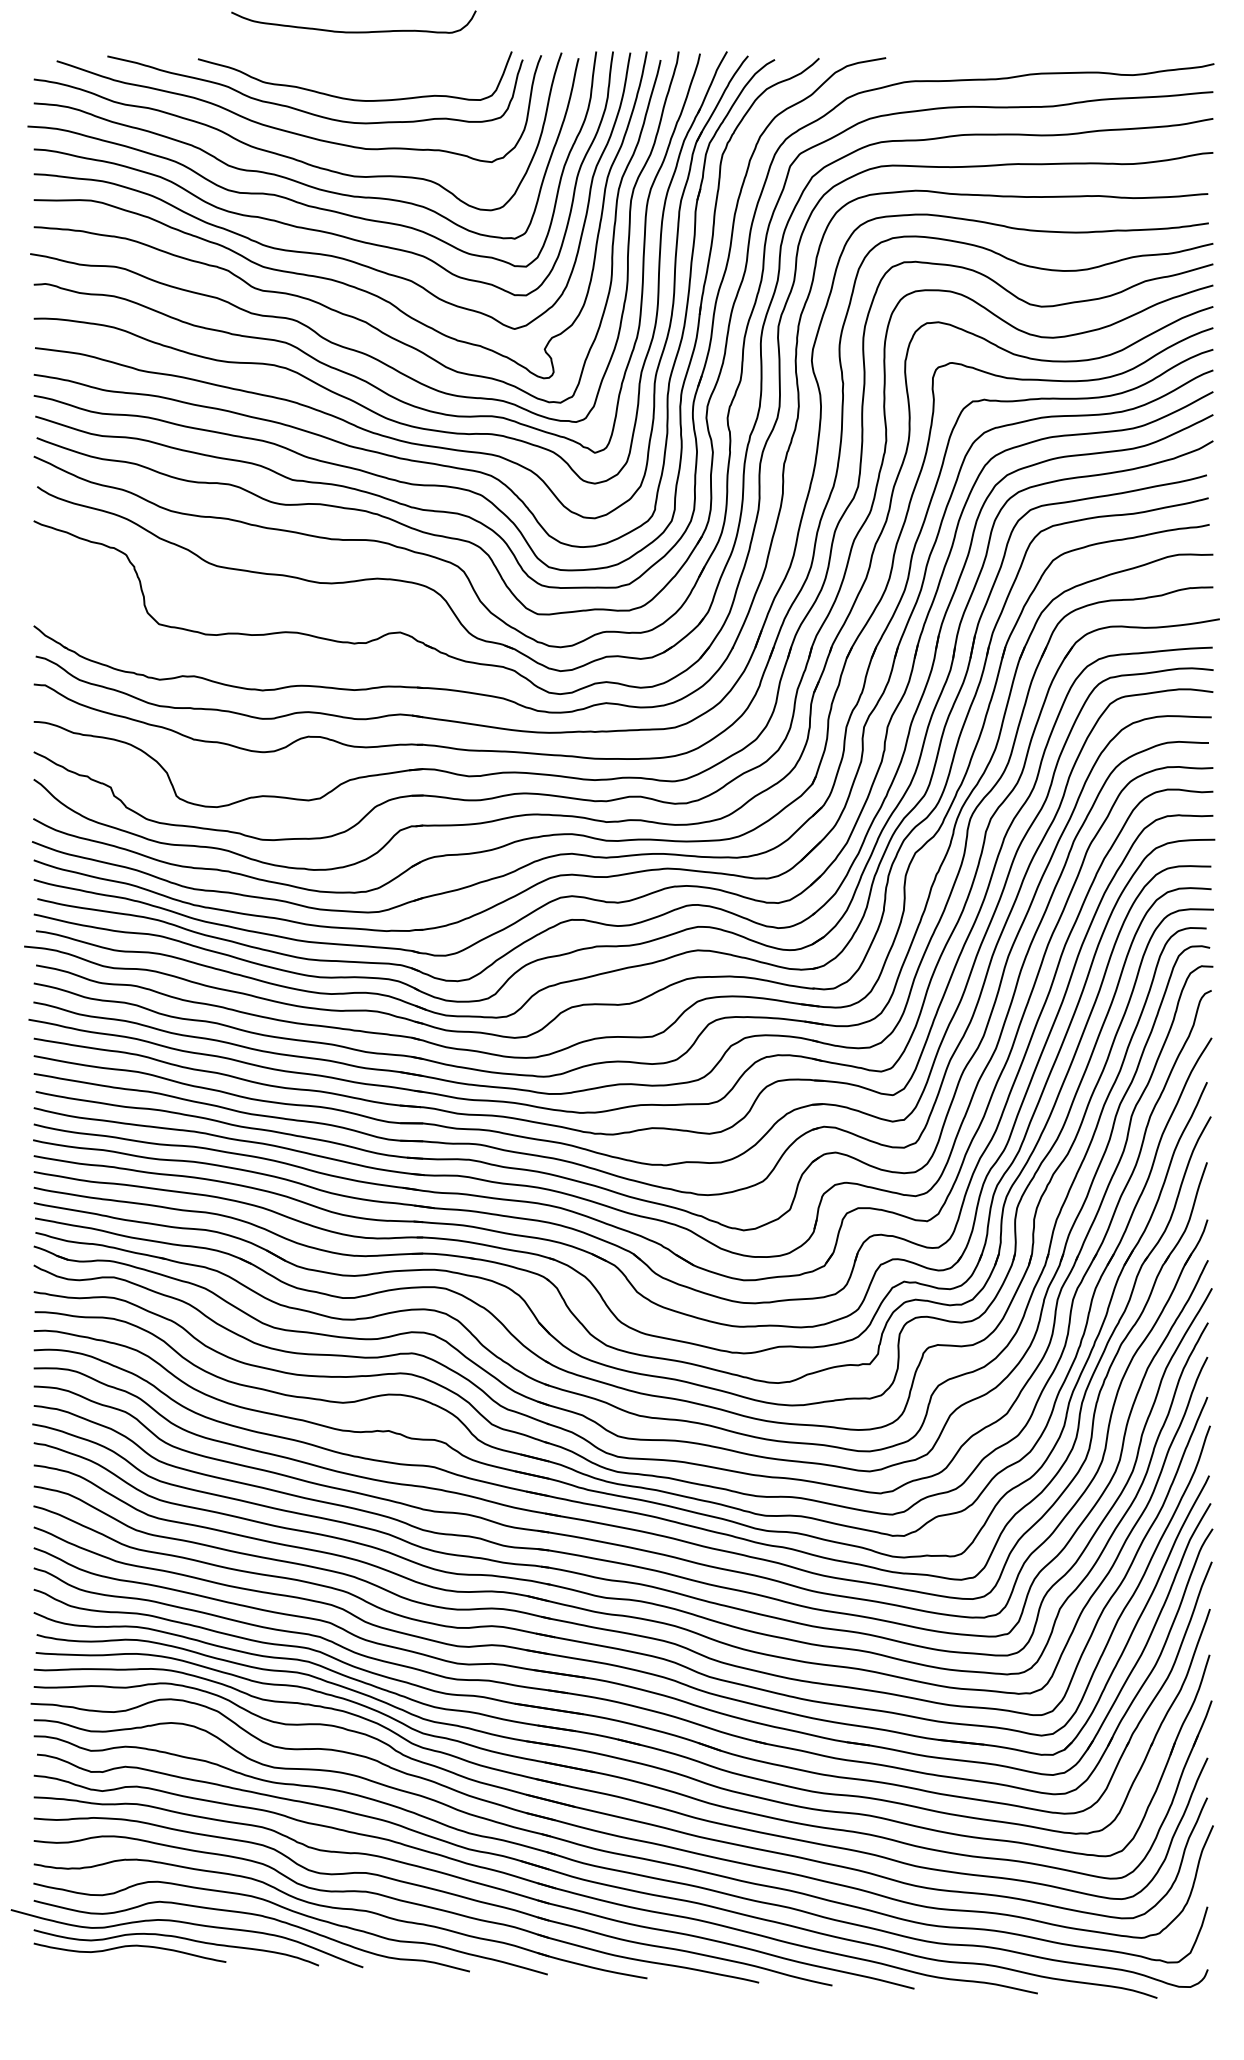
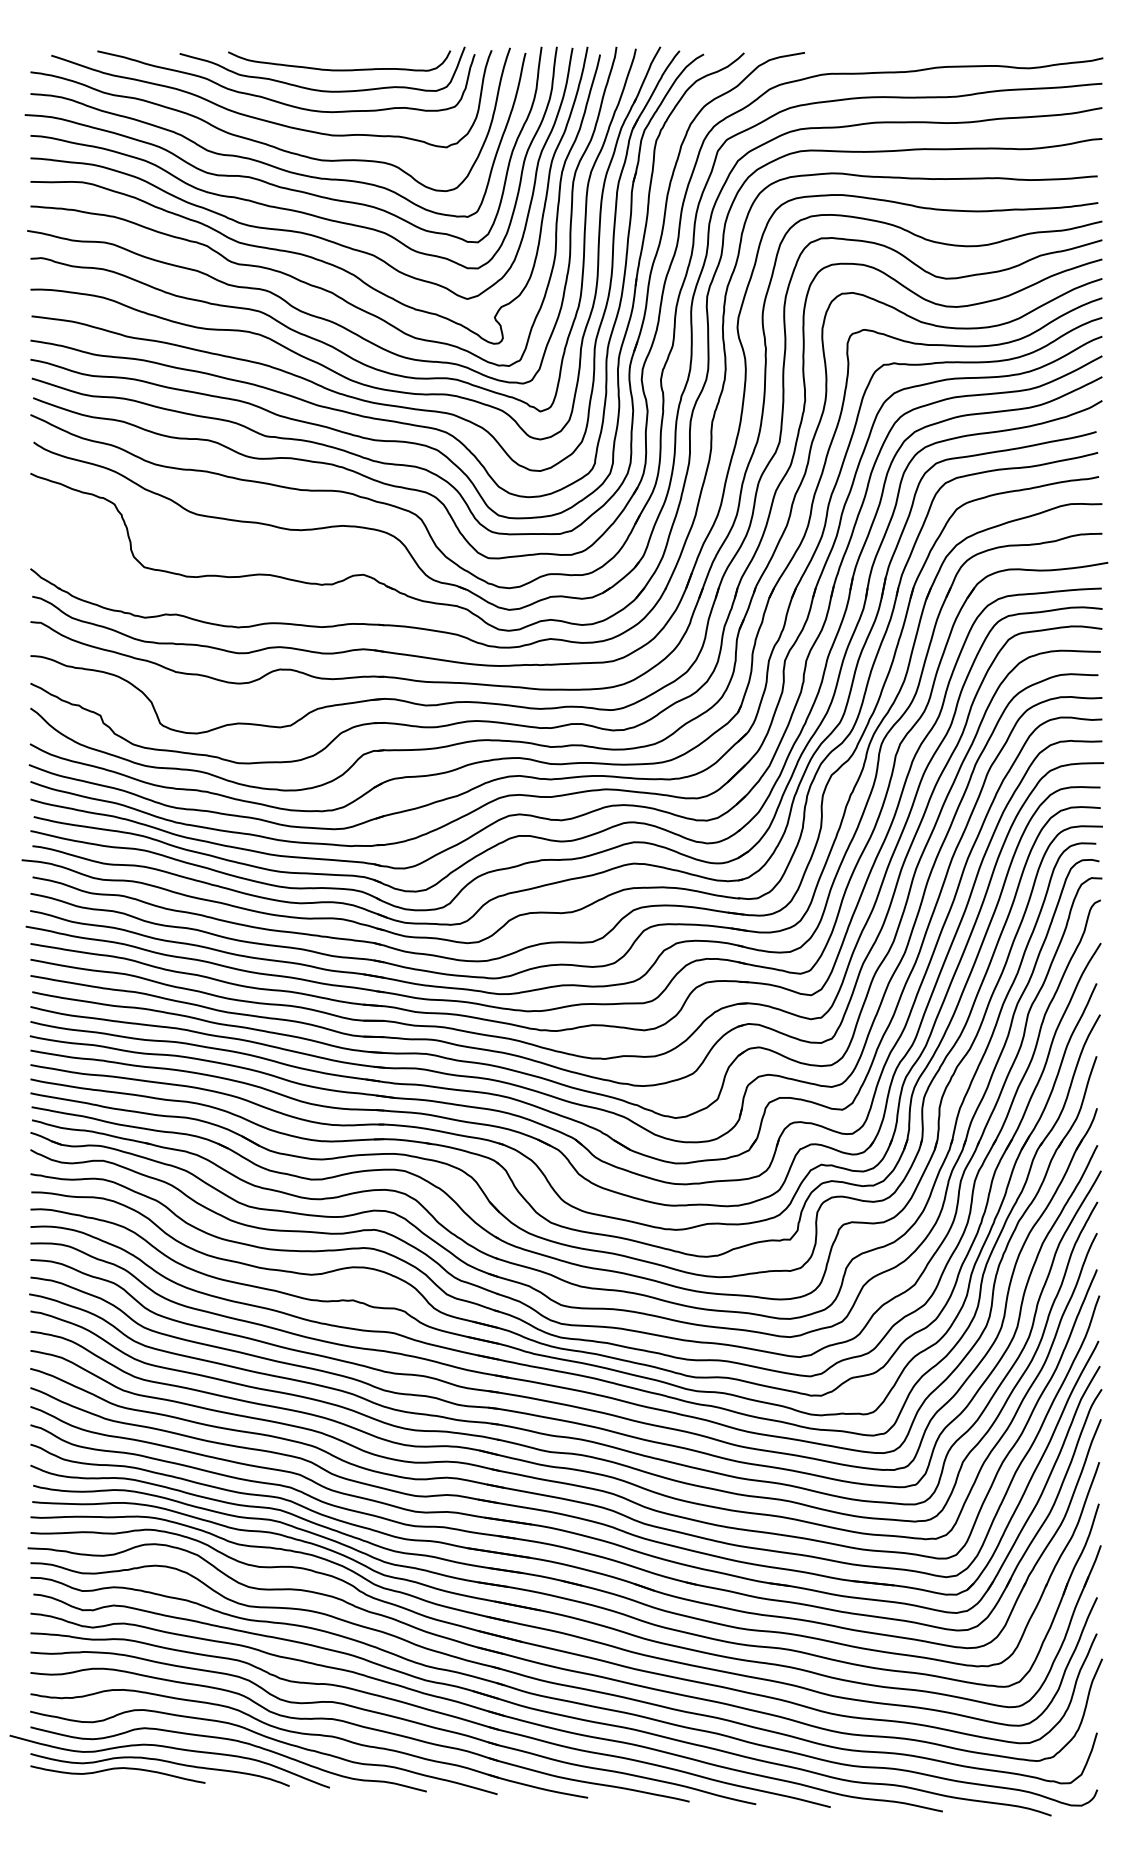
curve: (353, 31) -> (339, 69), moved

